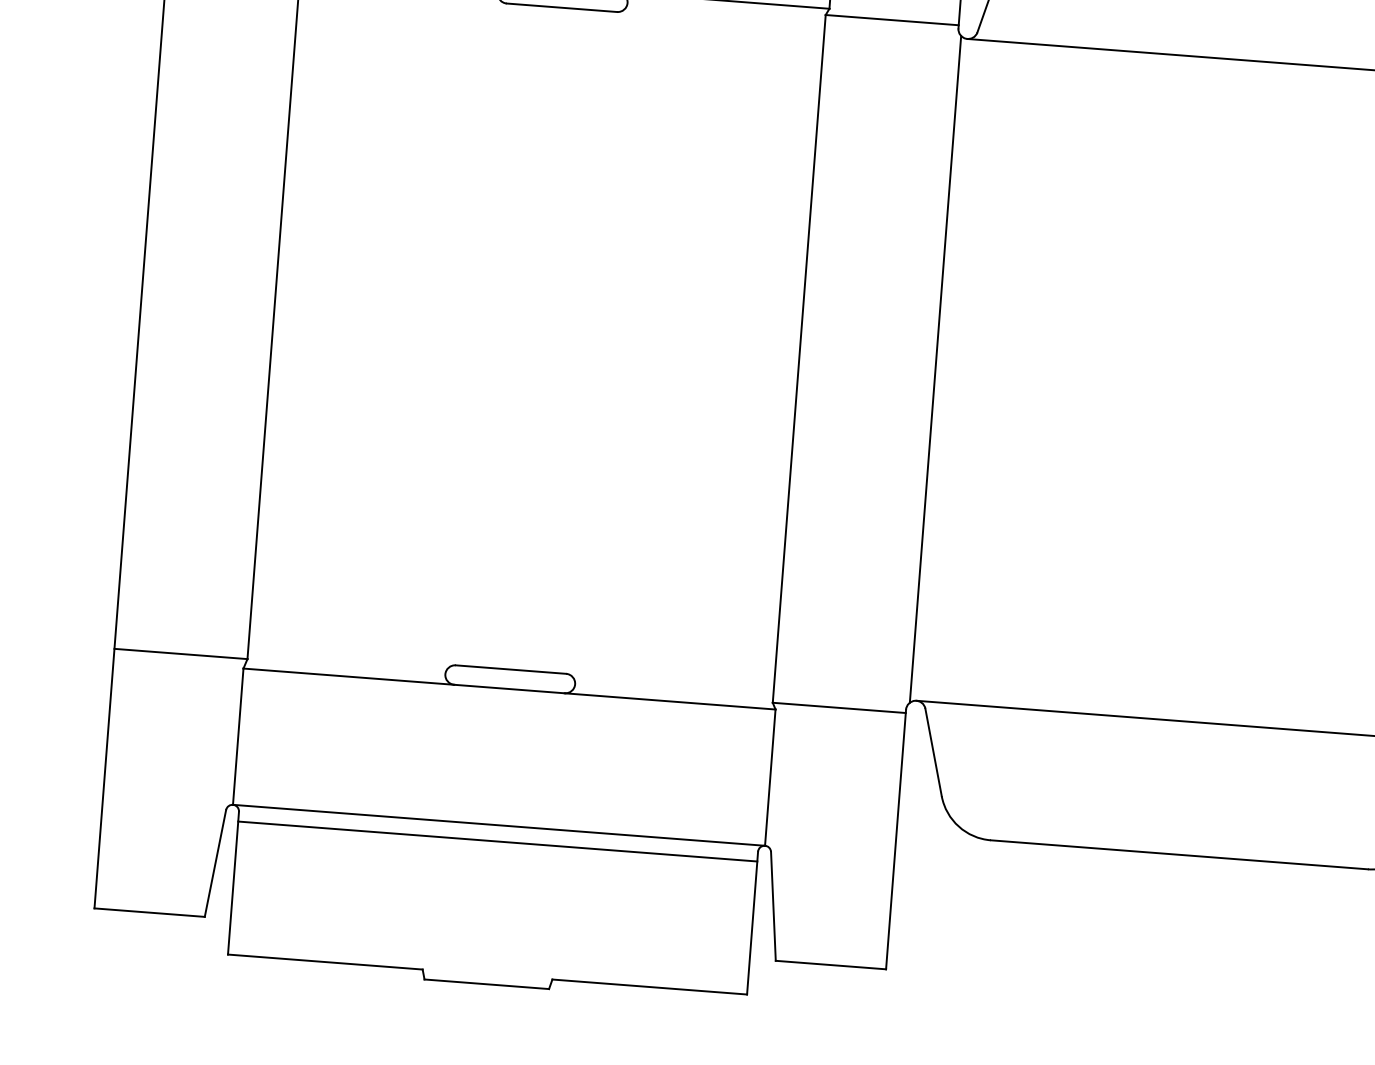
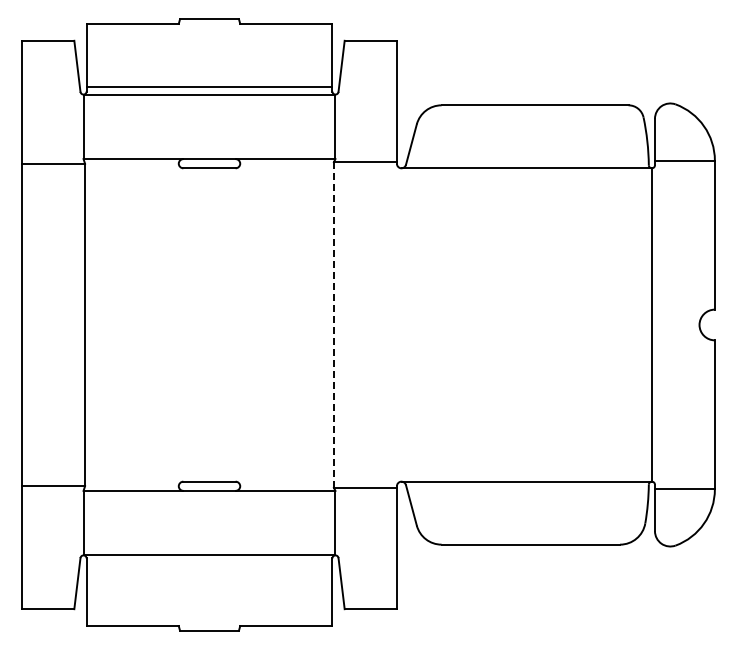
line: (798, 357) -> (333, 324), solid -> dashed
line: (935, 368) -> (398, 324), removed
line: (497, 842) -> (209, 563), removed

